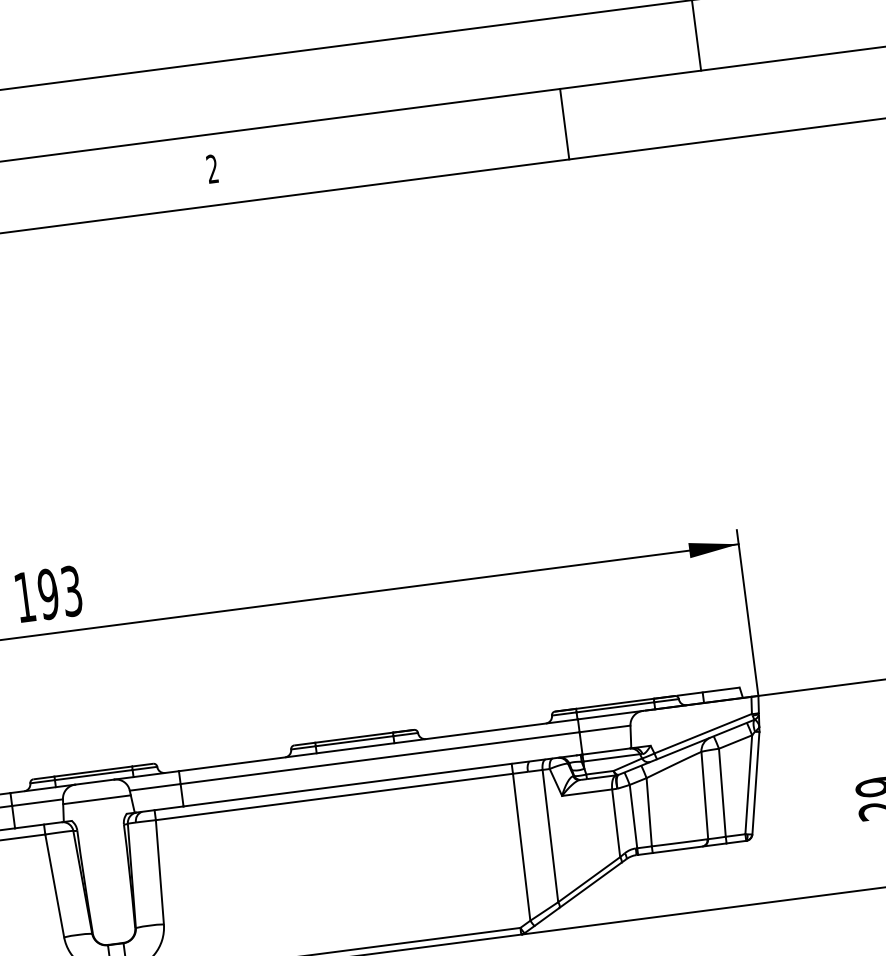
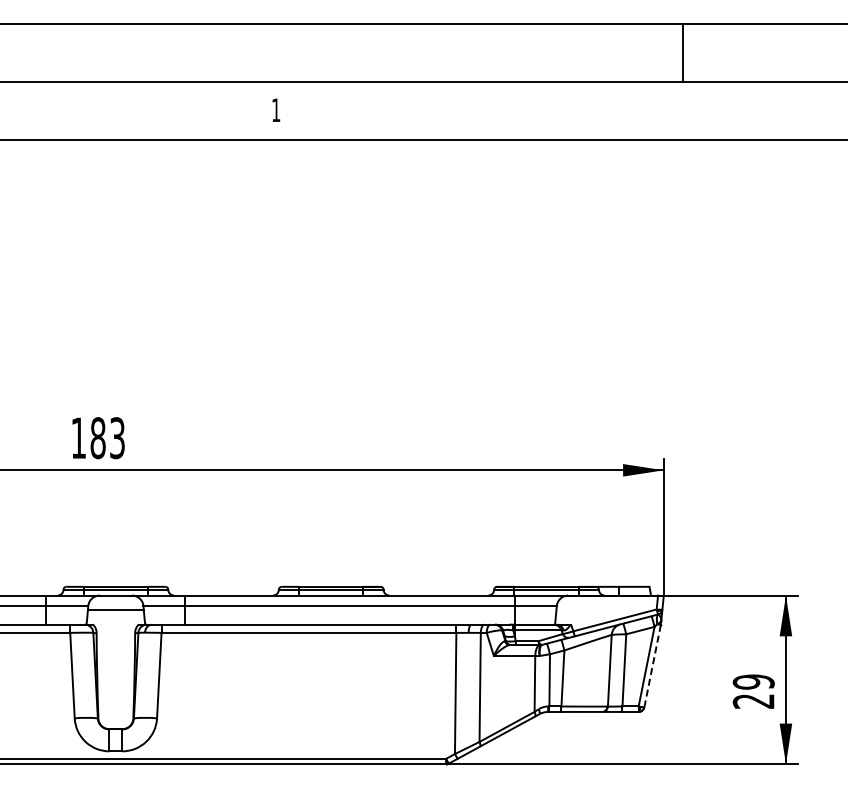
line: (564, 123) -> (566, 110), removed
text: (212, 168) -> (276, 109), 2 -> 1
text: (47, 594) -> (97, 438), 193 -> 183
line: (755, 782) -> (652, 665), solid -> dashed

